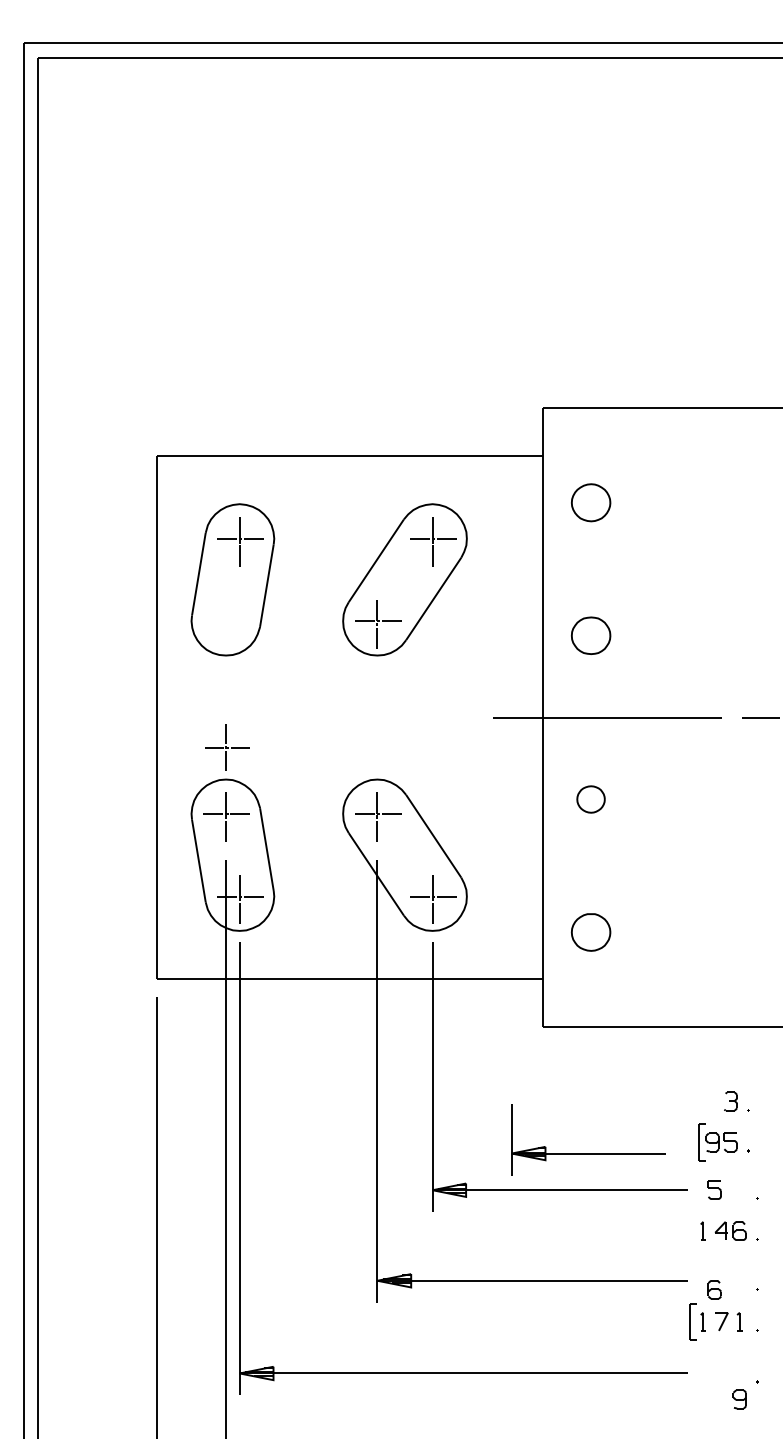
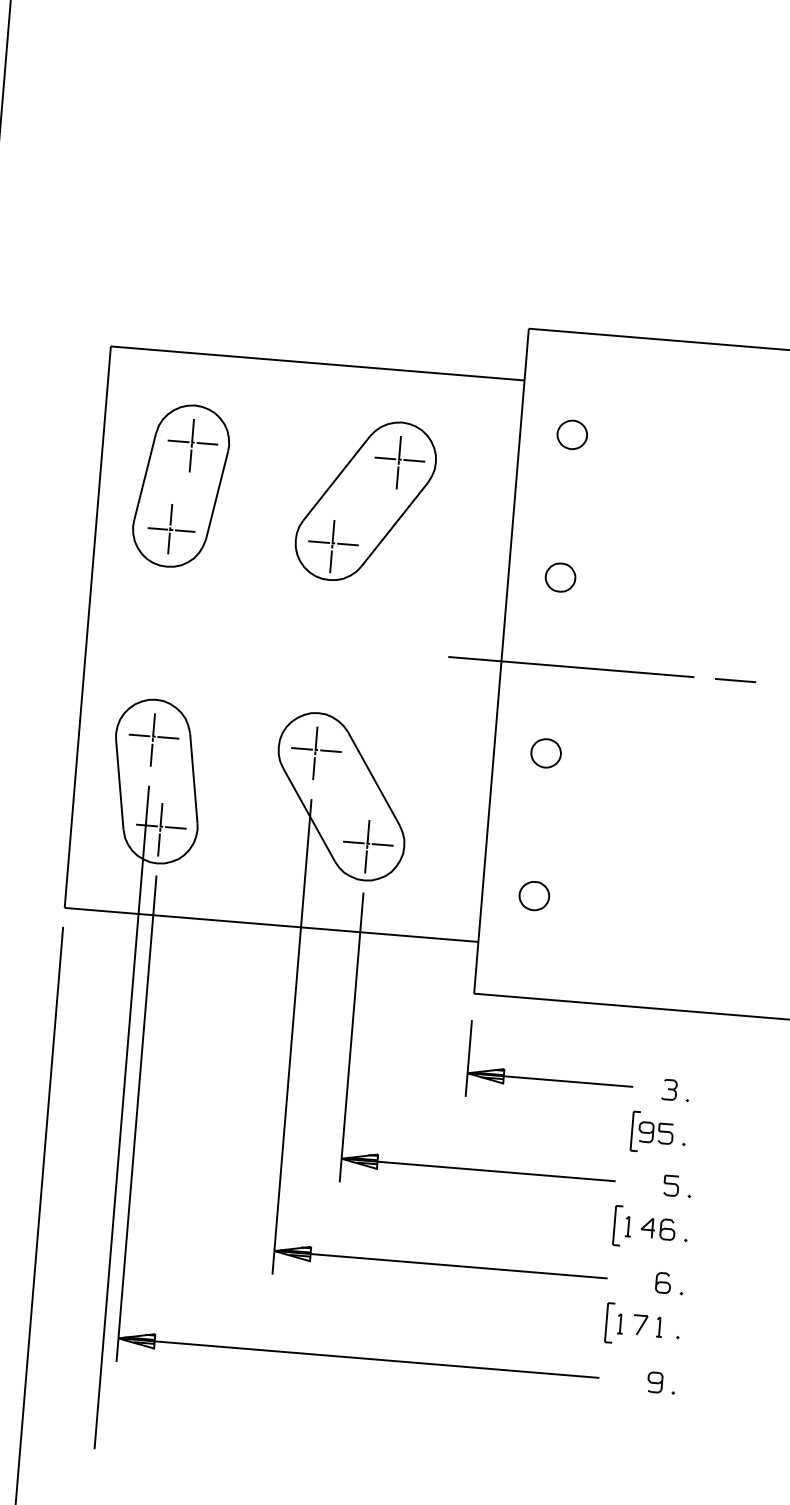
part: (590, 502) -> (571, 434), size x0.71
part: (590, 635) -> (559, 577), size x0.71
part: (227, 747) -> (171, 529), moved
part: (590, 932) -> (533, 896), size x0.71
part: (588, 1153) -> (549, 1080), moved
part: (714, 1189) -> (671, 1185), moved
part: (692, 1230) -> (616, 1224), added
part: (714, 1289) -> (662, 1282), moved
part: (739, 1399) -> (654, 1382), moved

